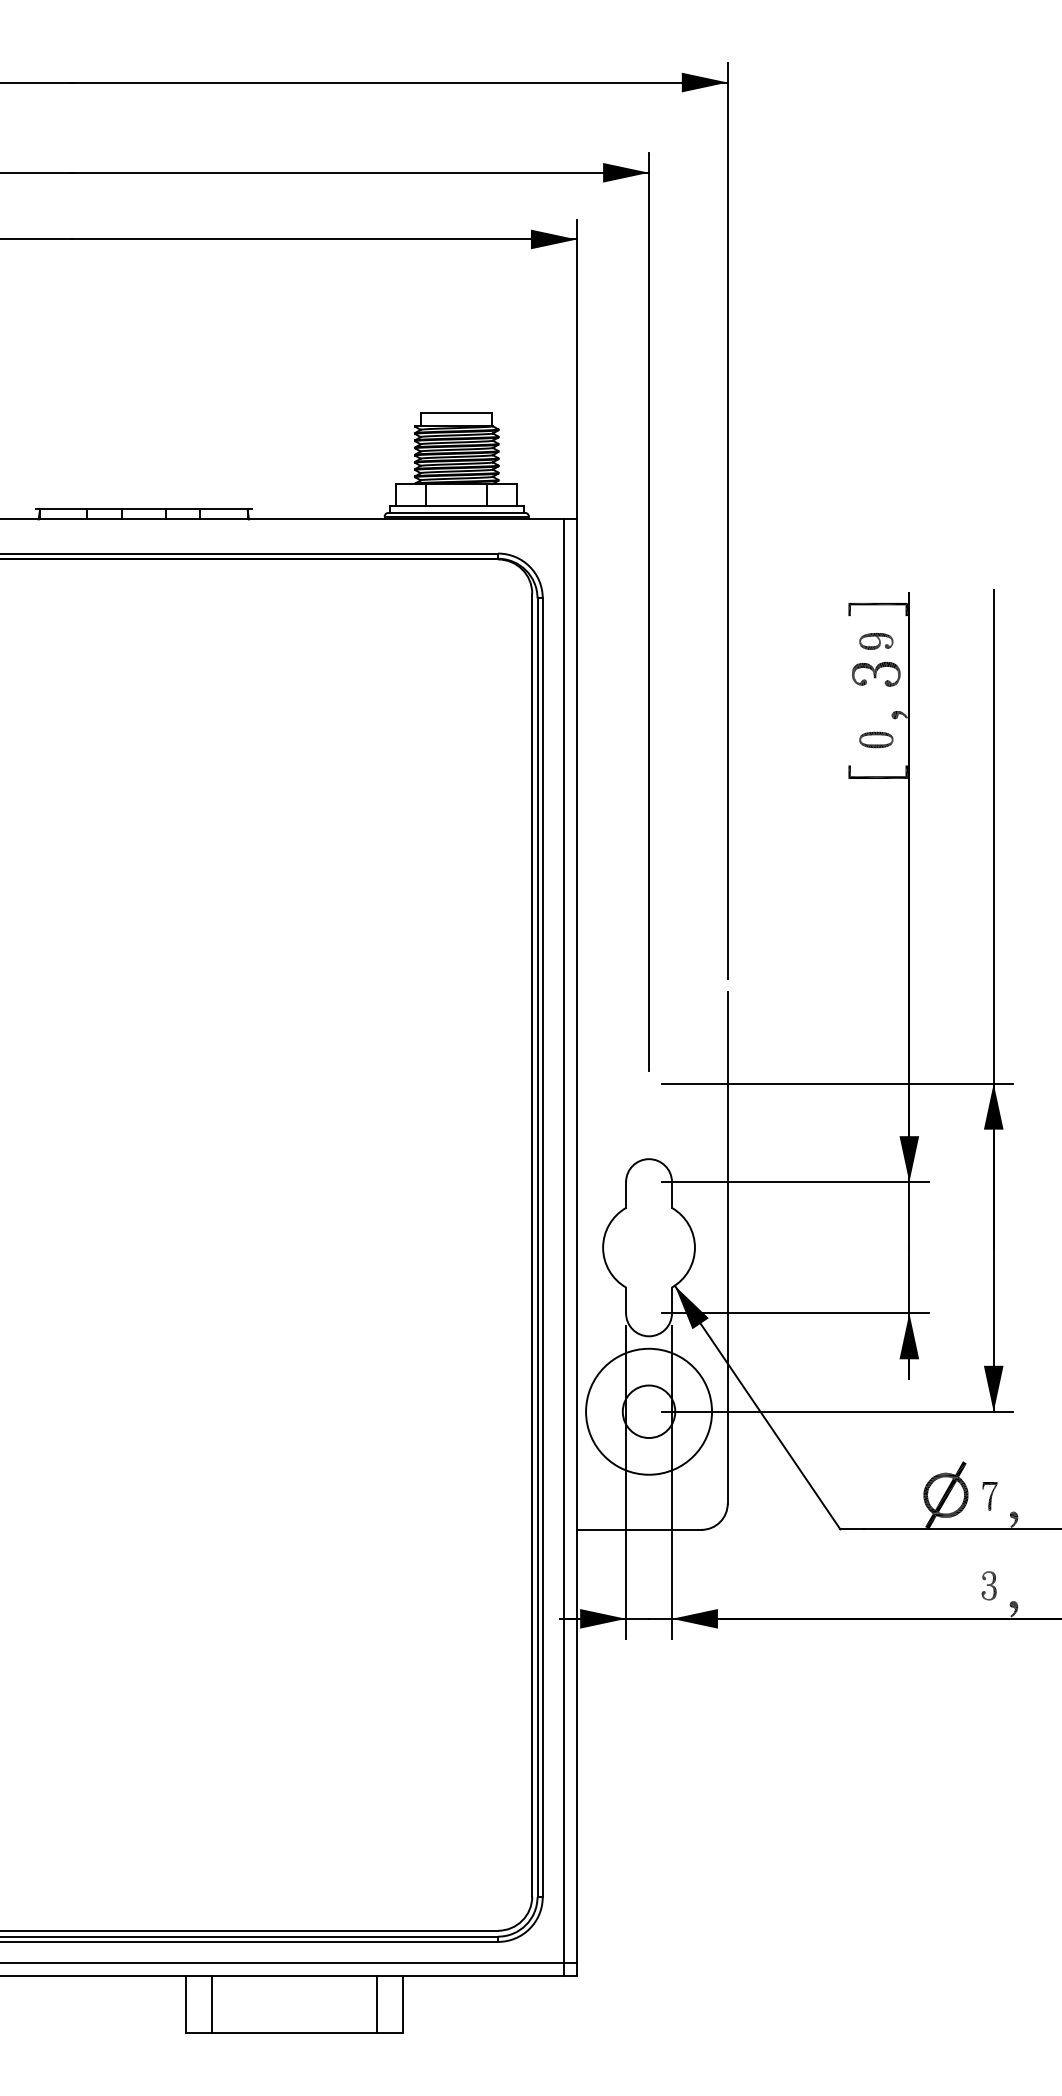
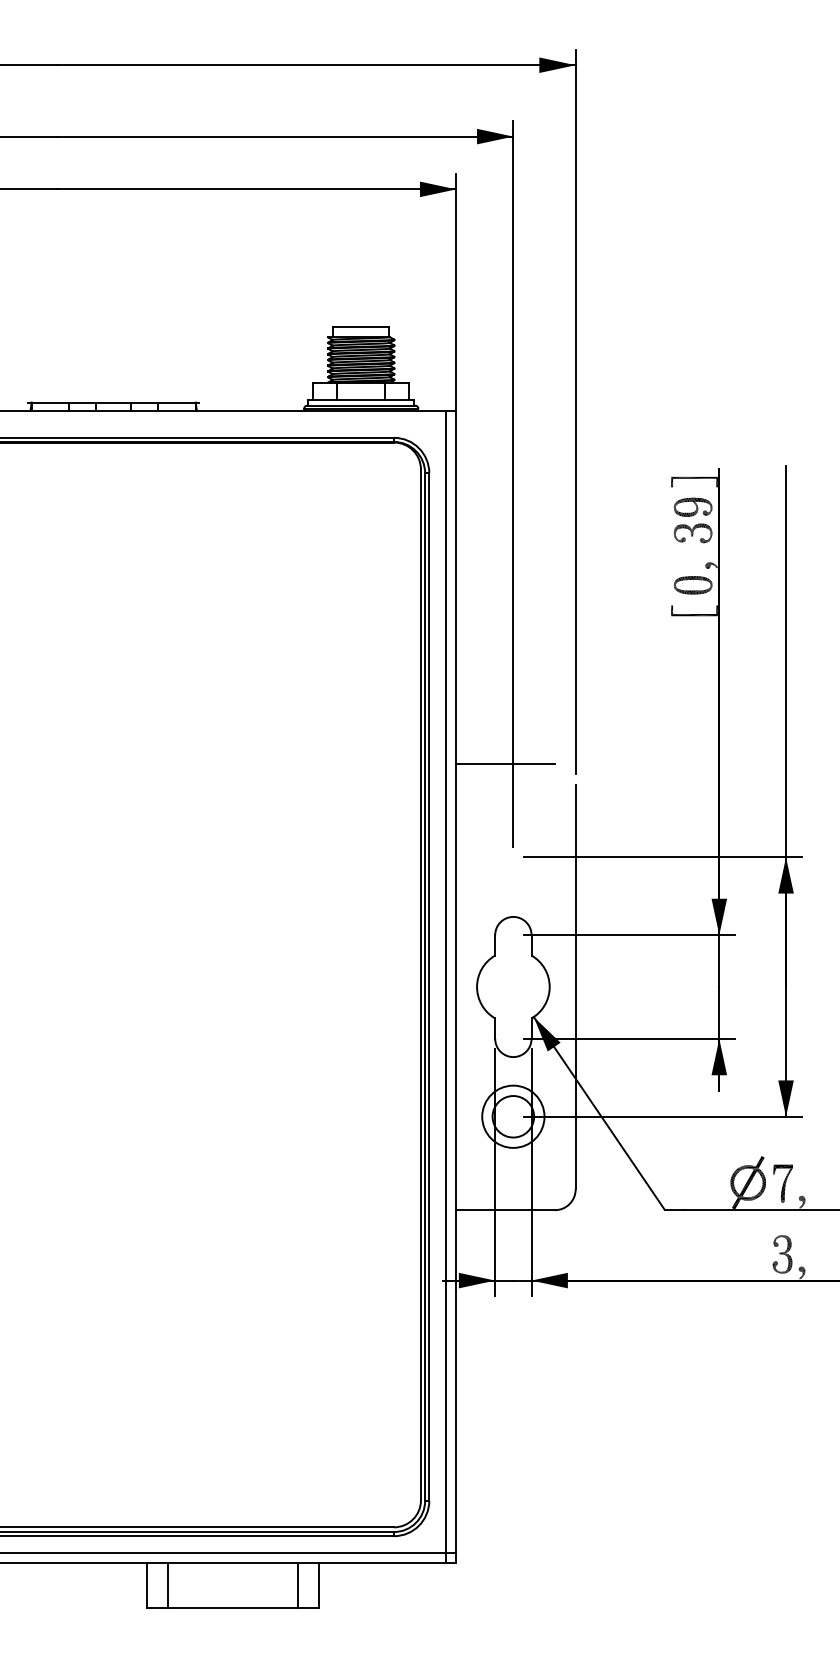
part: (876, 641) -> (693, 507), size x1.43
part: (876, 739) -> (693, 584), size x1.43
line: (638, 965) -> (505, 763), added
circle: (648, 1411) -> (512, 1116), size x0.62
part: (989, 1496) -> (782, 1183), size x1.67
part: (988, 1585) -> (781, 1254), size x1.67

